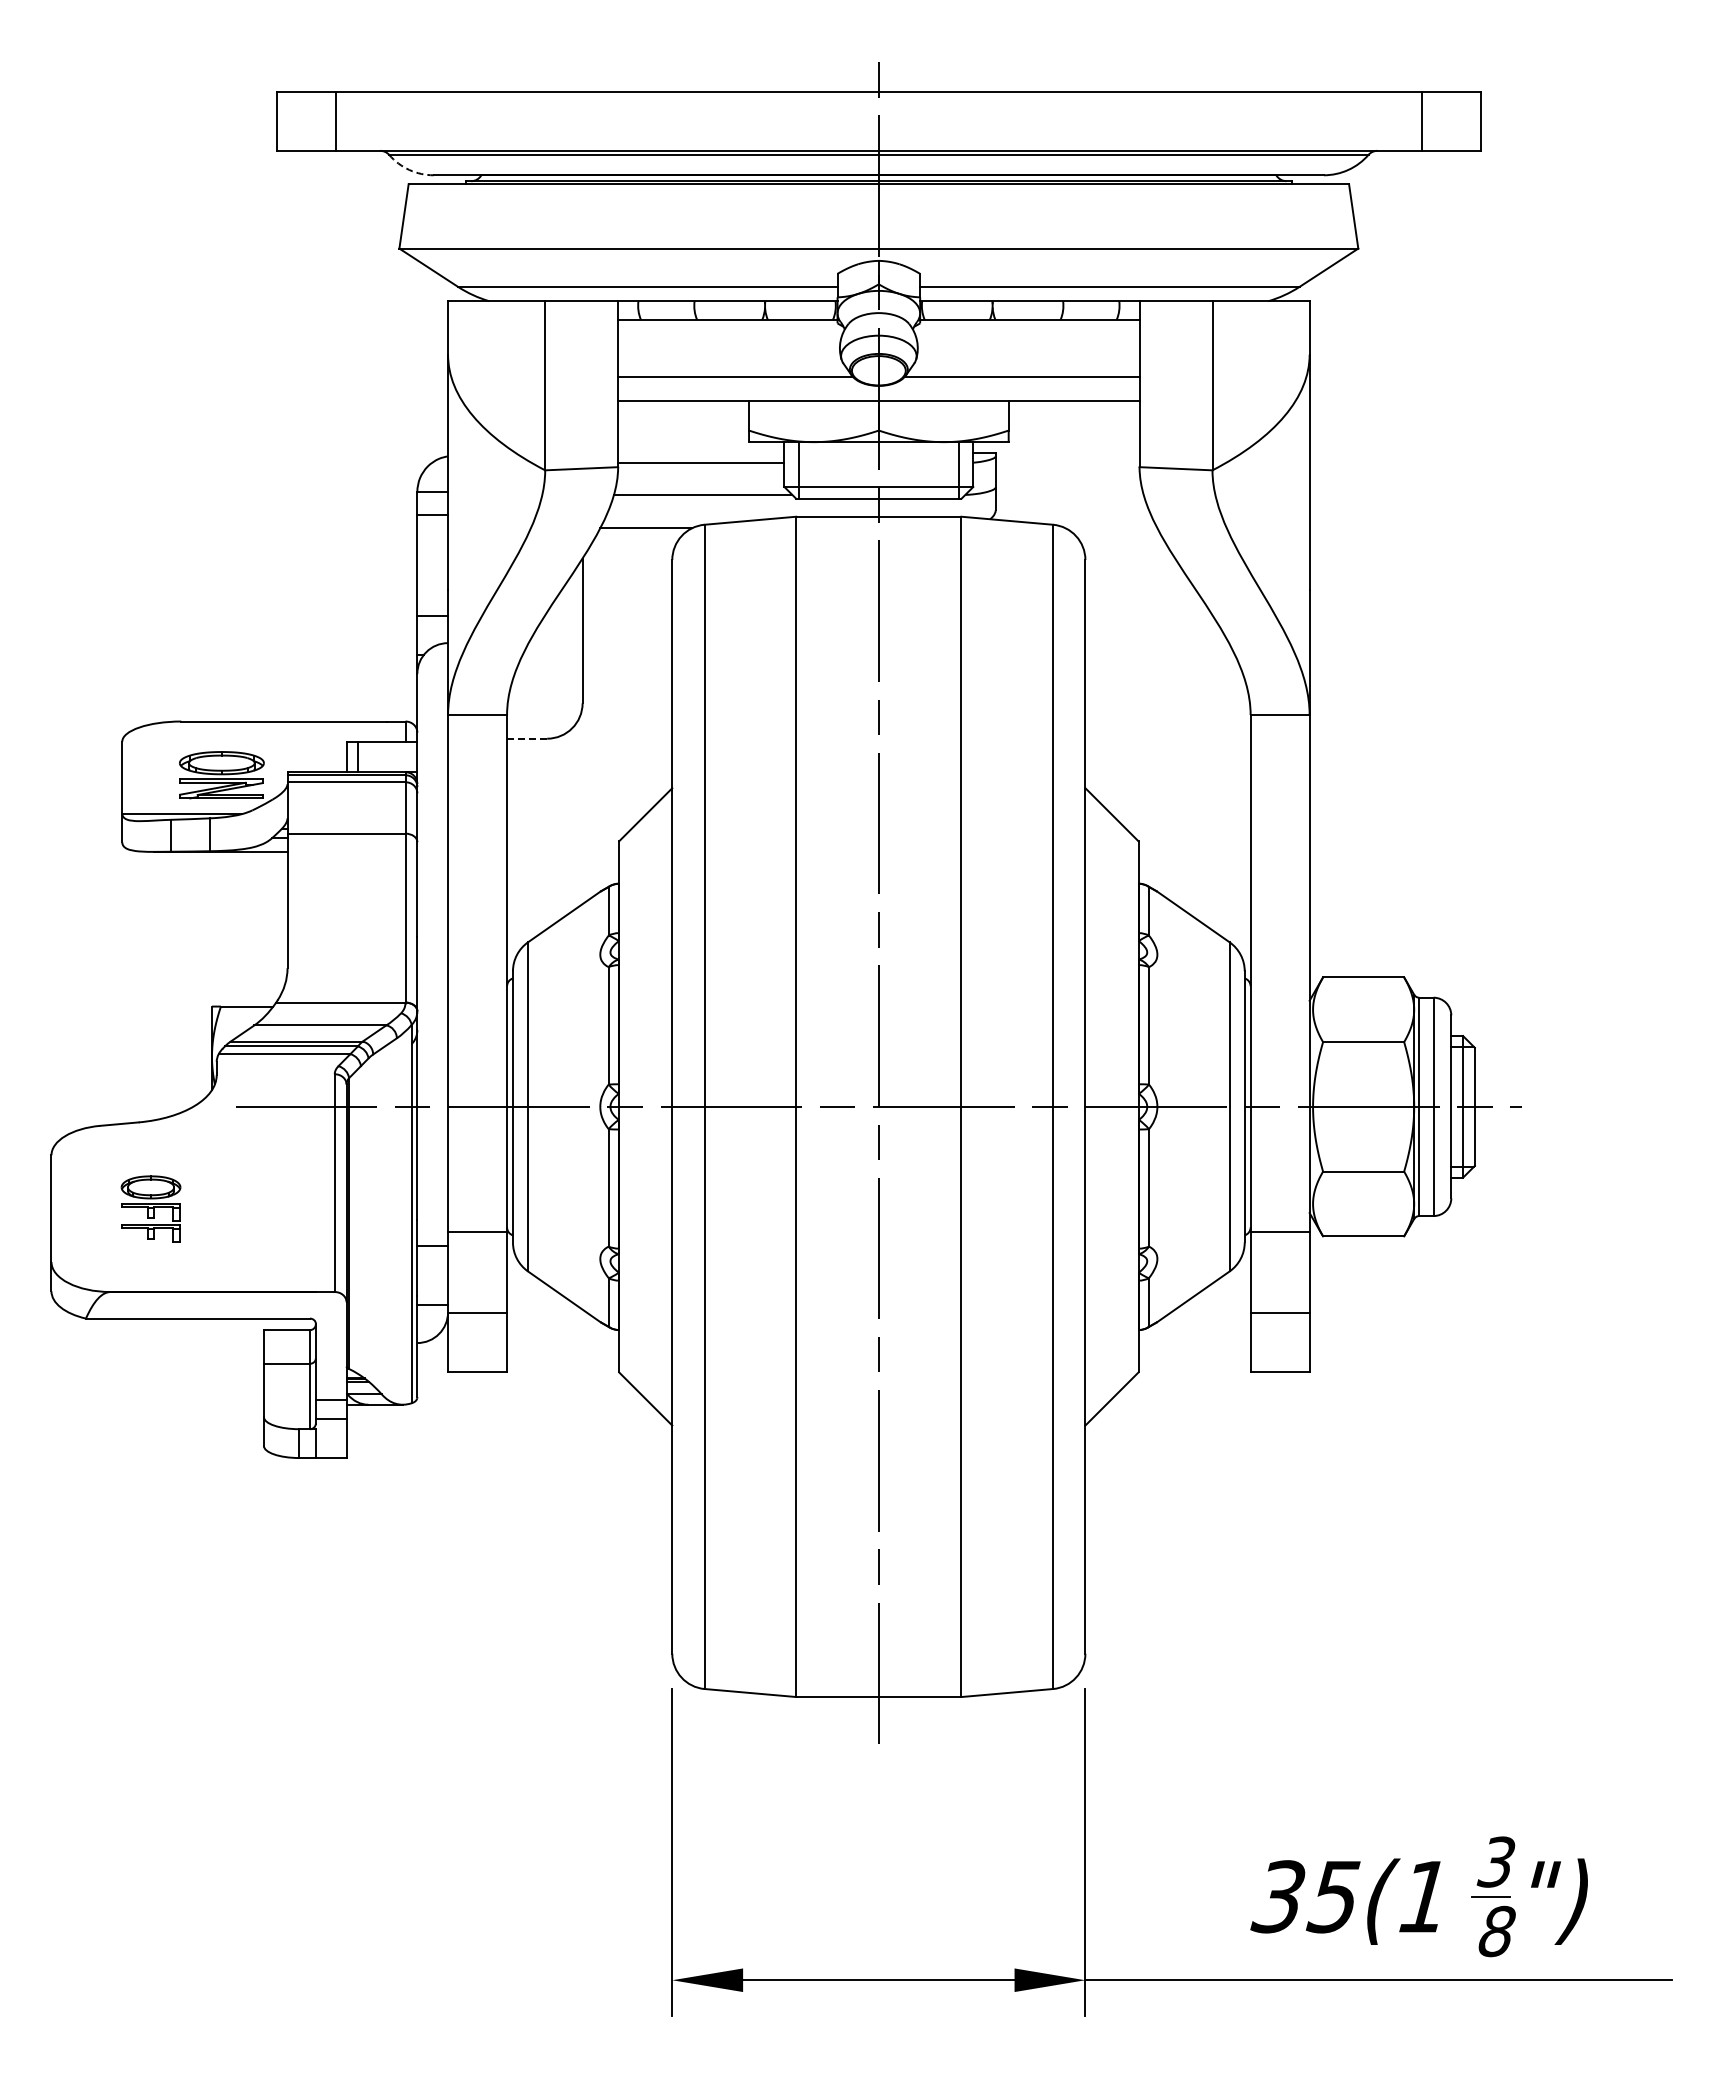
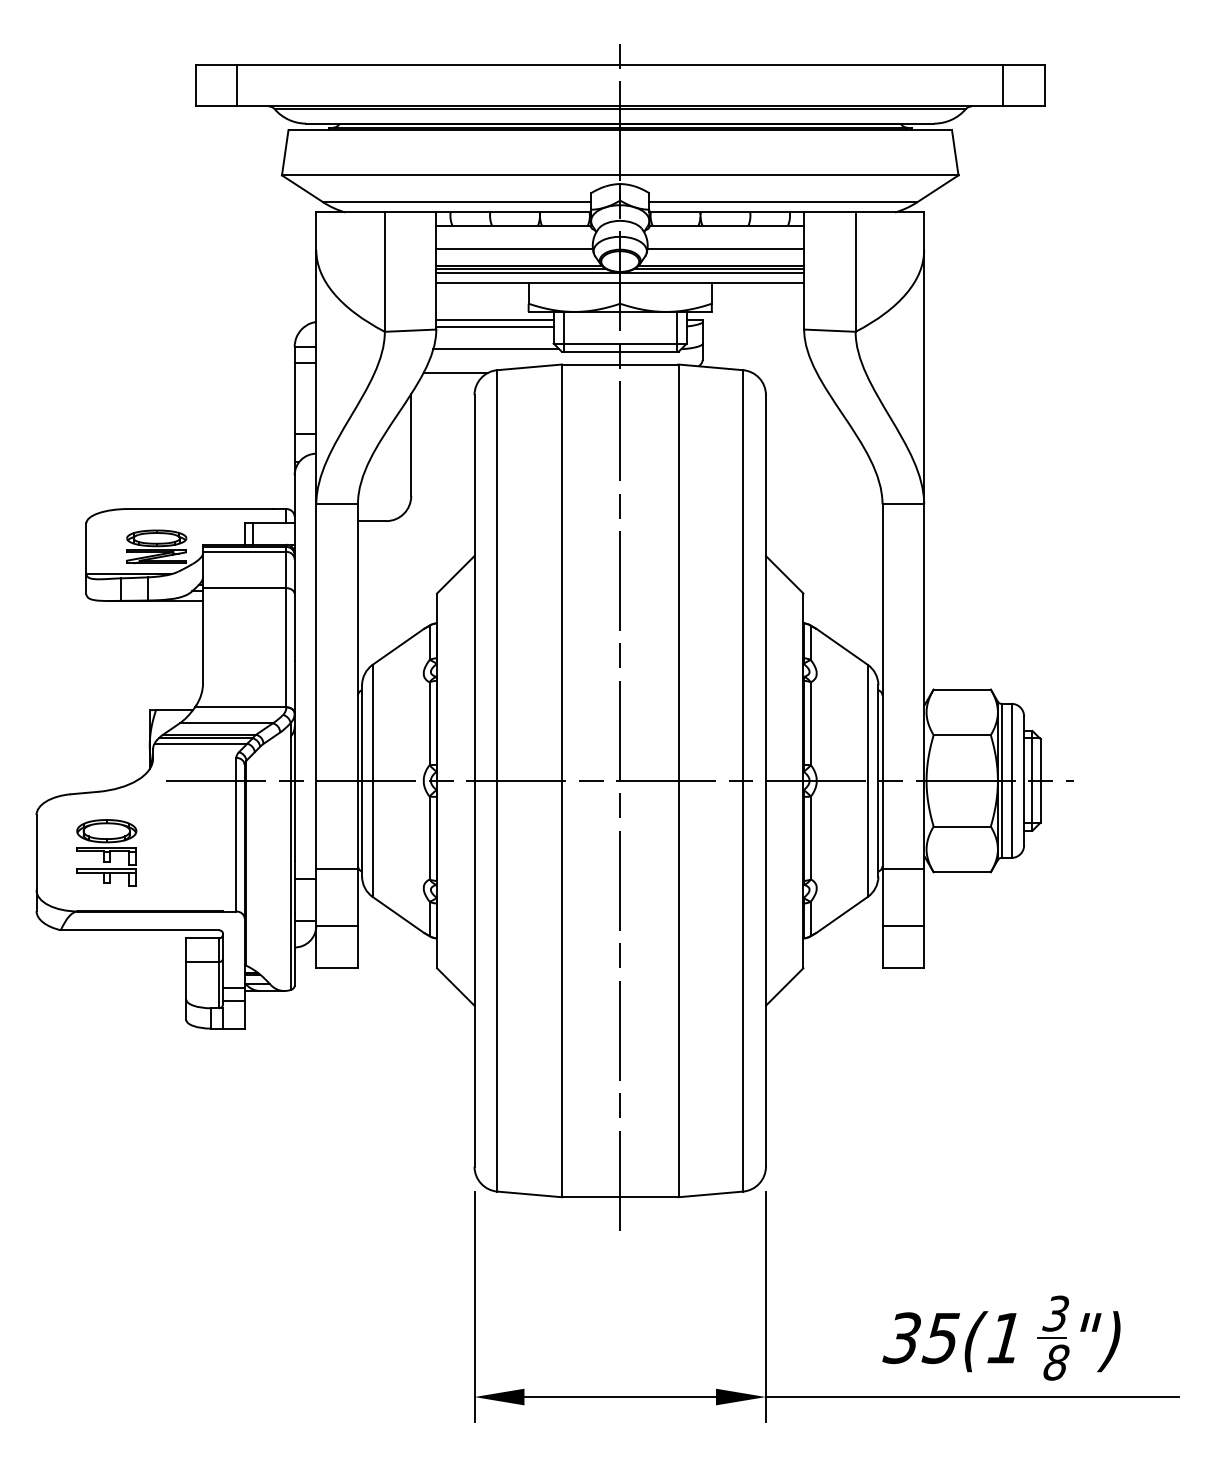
arc: (409, 169) -> (289, 119), dashed -> solid
line: (729, 353) -> (514, 249), added
line: (1028, 353) -> (725, 249), added
line: (738, 381) -> (521, 269), added
line: (1019, 381) -> (719, 269), added
line: (878, 387) -> (619, 273), added
line: (701, 453) -> (495, 319), added
line: (527, 738) -> (372, 520), dashed -> solid
part: (150, 1208) -> (106, 852), size x1.43

